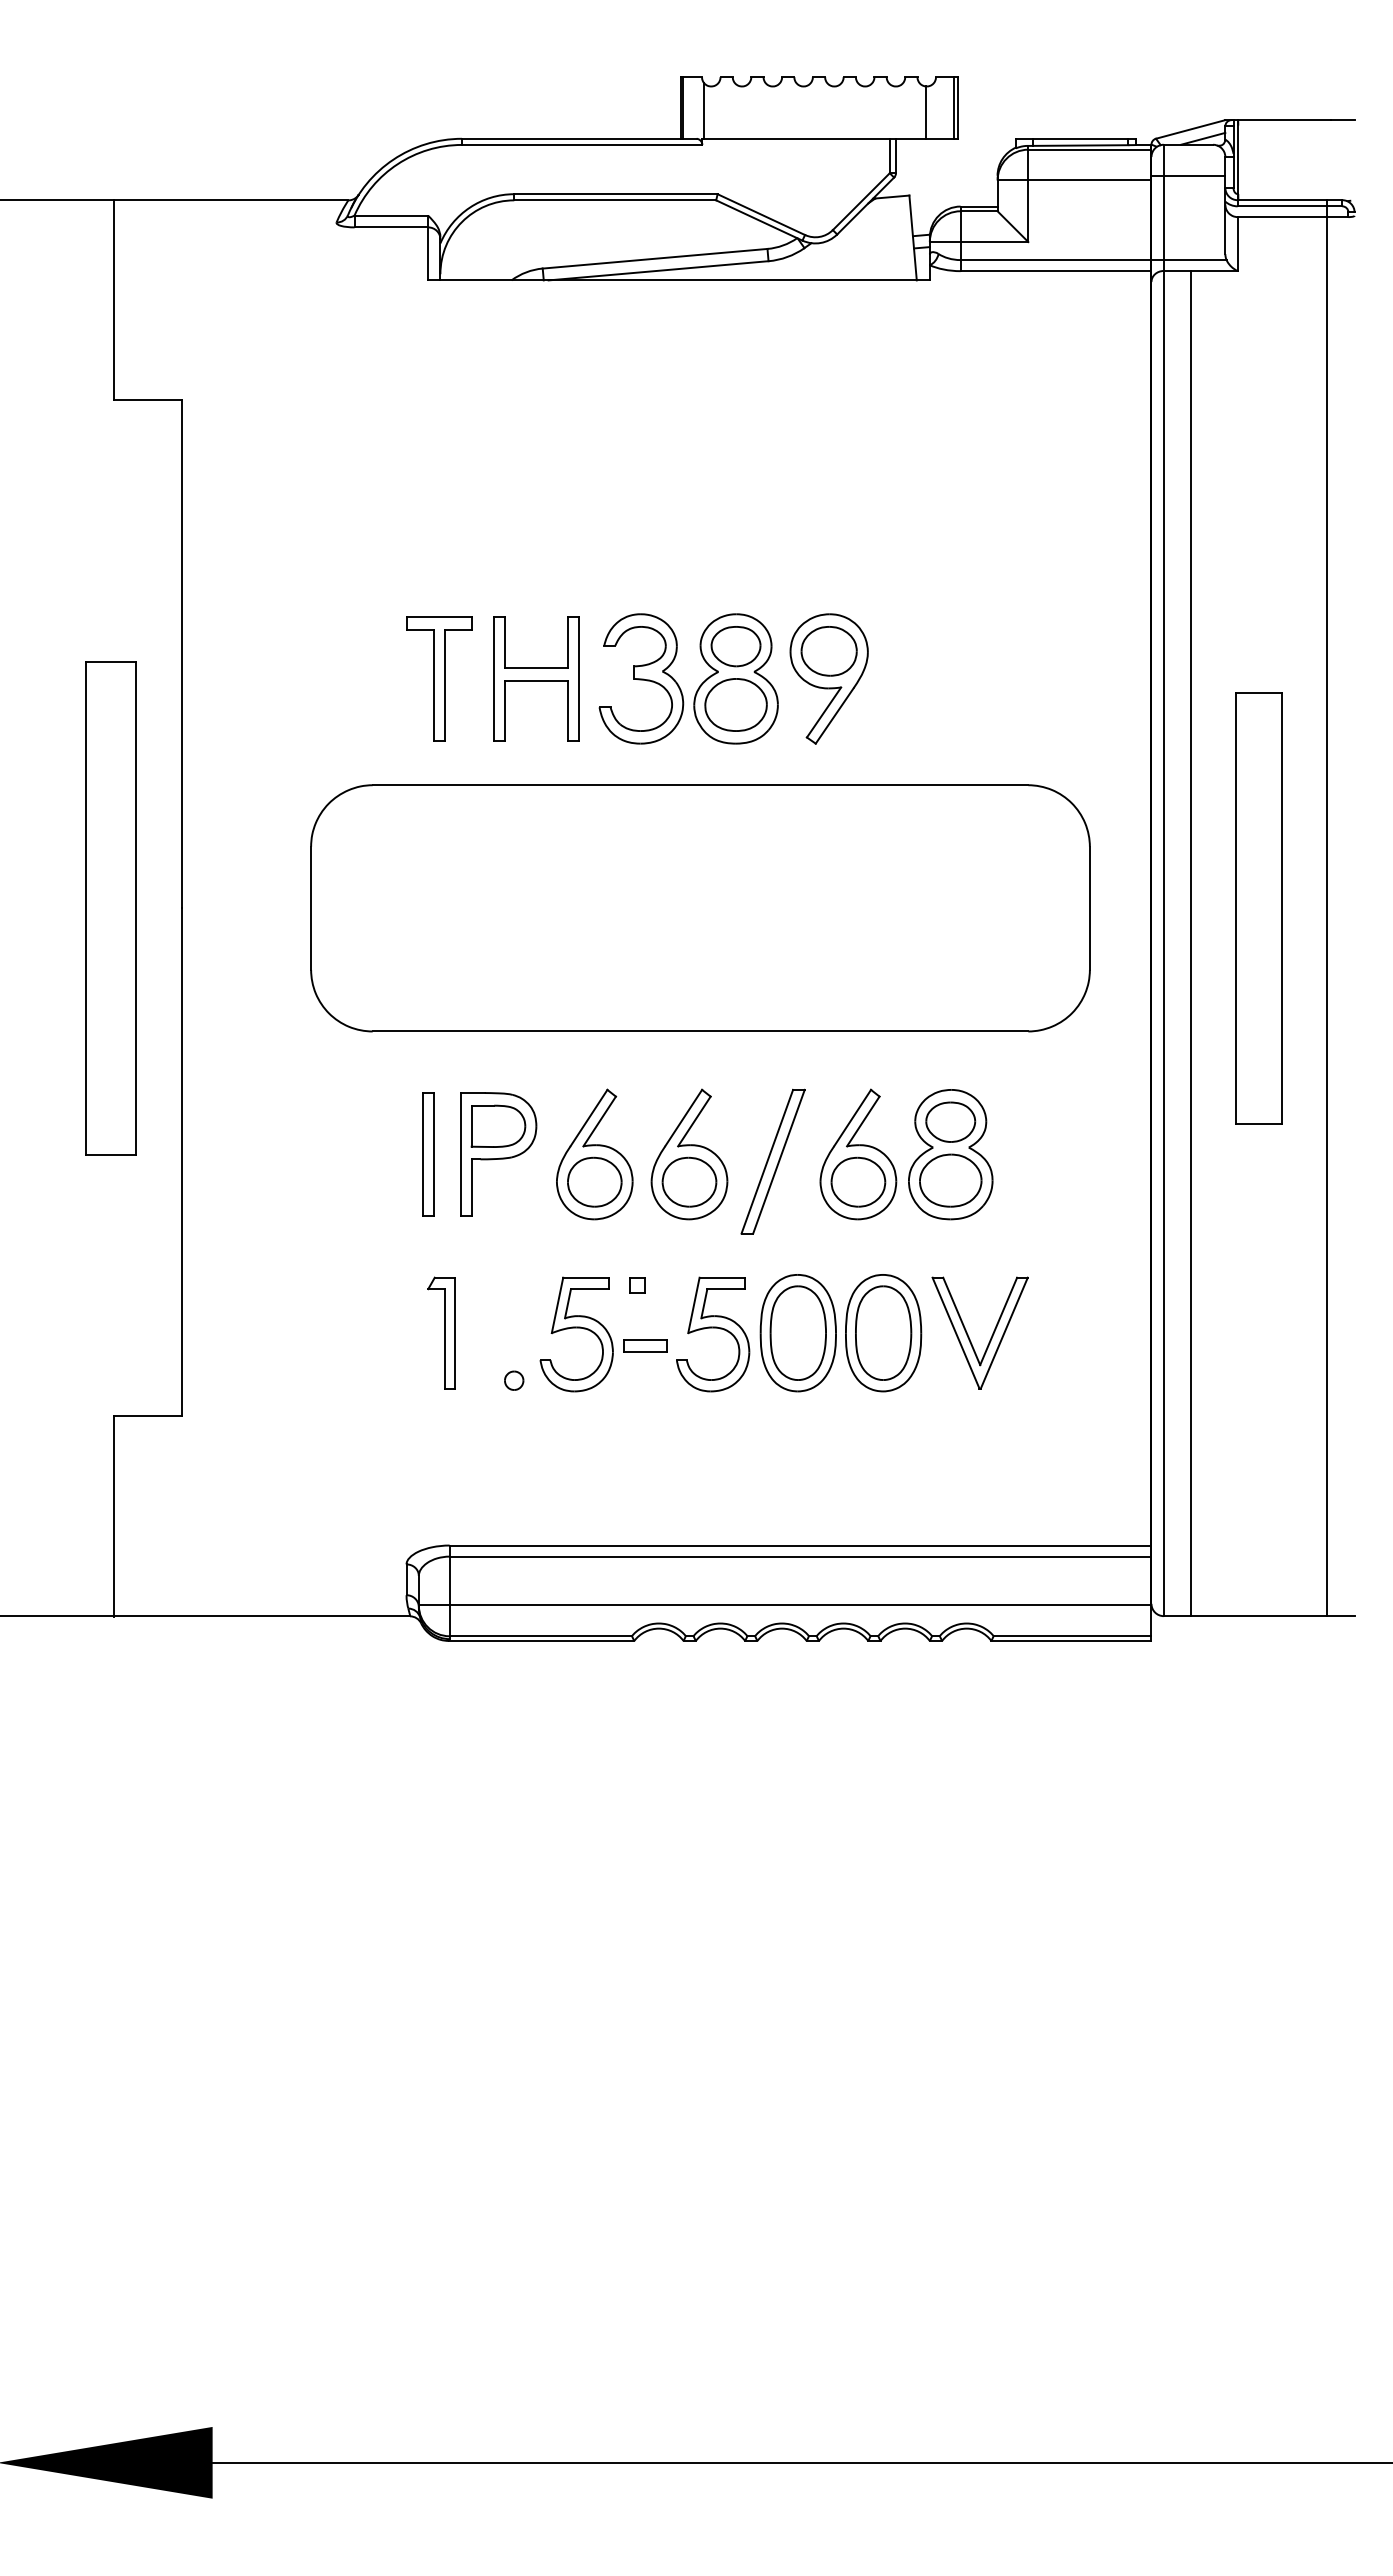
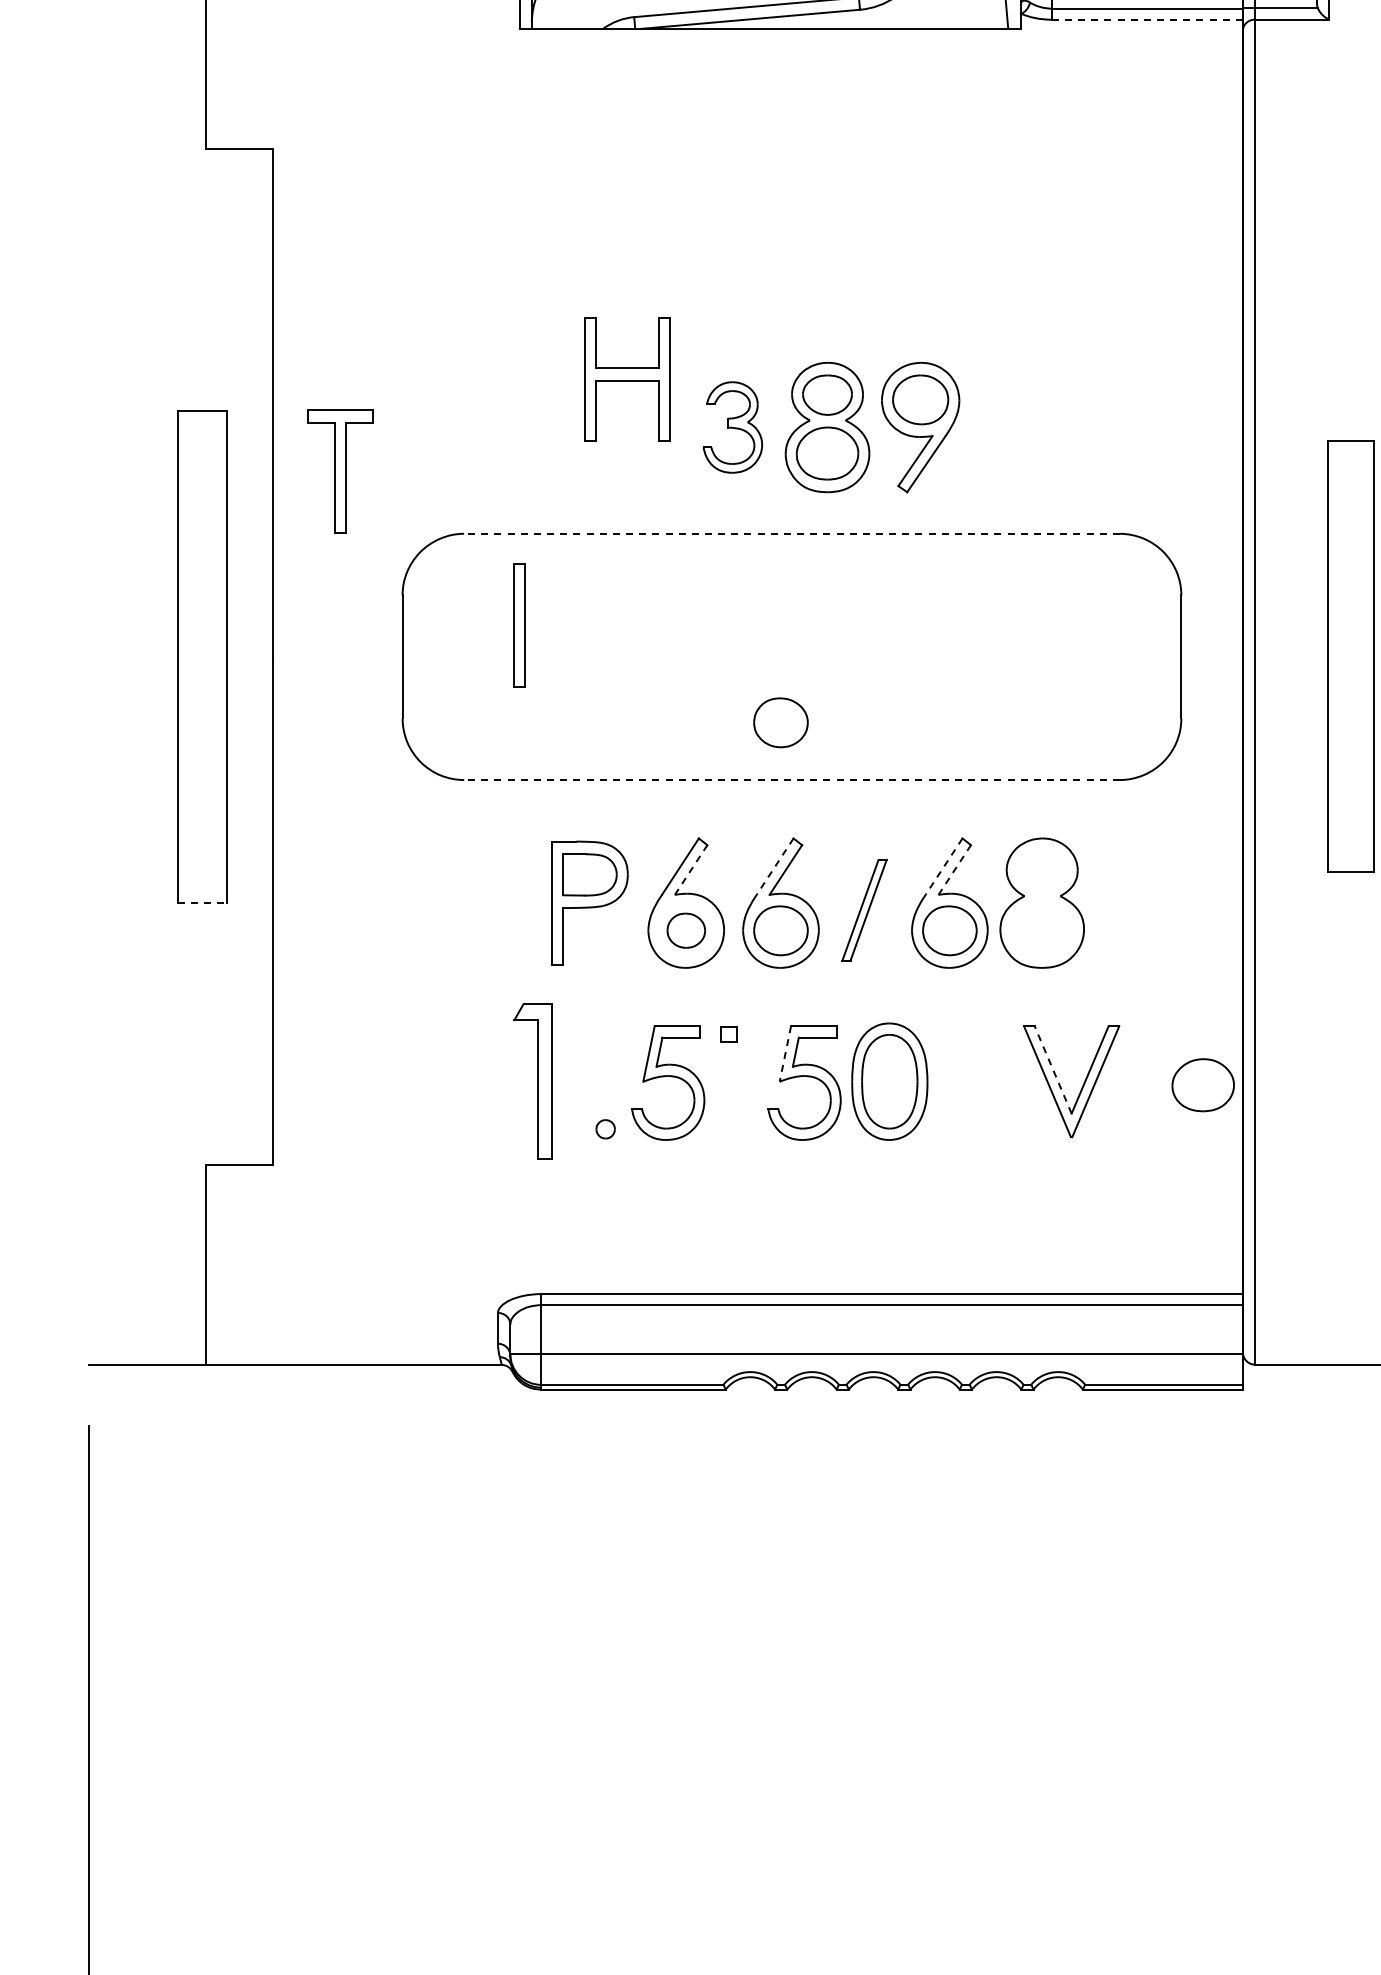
line: (1055, 271) -> (1146, 20), solid -> dashed
part: (439, 678) -> (340, 471), moved
part: (536, 678) -> (627, 379), moved
part: (641, 678) -> (732, 427), size x0.7
line: (700, 785) -> (791, 534), solid -> dashed
line: (1191, 943) -> (1282, 692), removed
part: (689, 973) -> (780, 722), added
line: (700, 1031) -> (791, 780), solid -> dashed
line: (683, 1118) -> (774, 867), solid -> dashed
line: (852, 1118) -> (943, 867), solid -> dashed
line: (599, 1121) -> (690, 870), solid -> dashed
line: (863, 1121) -> (954, 870), solid -> dashed
part: (950, 1121) -> (1041, 870), removed
line: (111, 1154) -> (202, 903), solid -> dashed
part: (428, 1154) -> (519, 625), moved
part: (772, 1161) -> (863, 910), size x0.7
part: (950, 1180) -> (1202, 1085), moved
part: (594, 1181) -> (685, 930), size x0.7
line: (693, 1305) -> (784, 1054), solid -> dashed
line: (961, 1320) -> (1052, 1069), solid -> dashed
part: (441, 1332) -> (532, 1081), size x1.4
part: (883, 1333) -> (974, 1082), removed
part: (645, 1345) -> (736, 1094), removed

